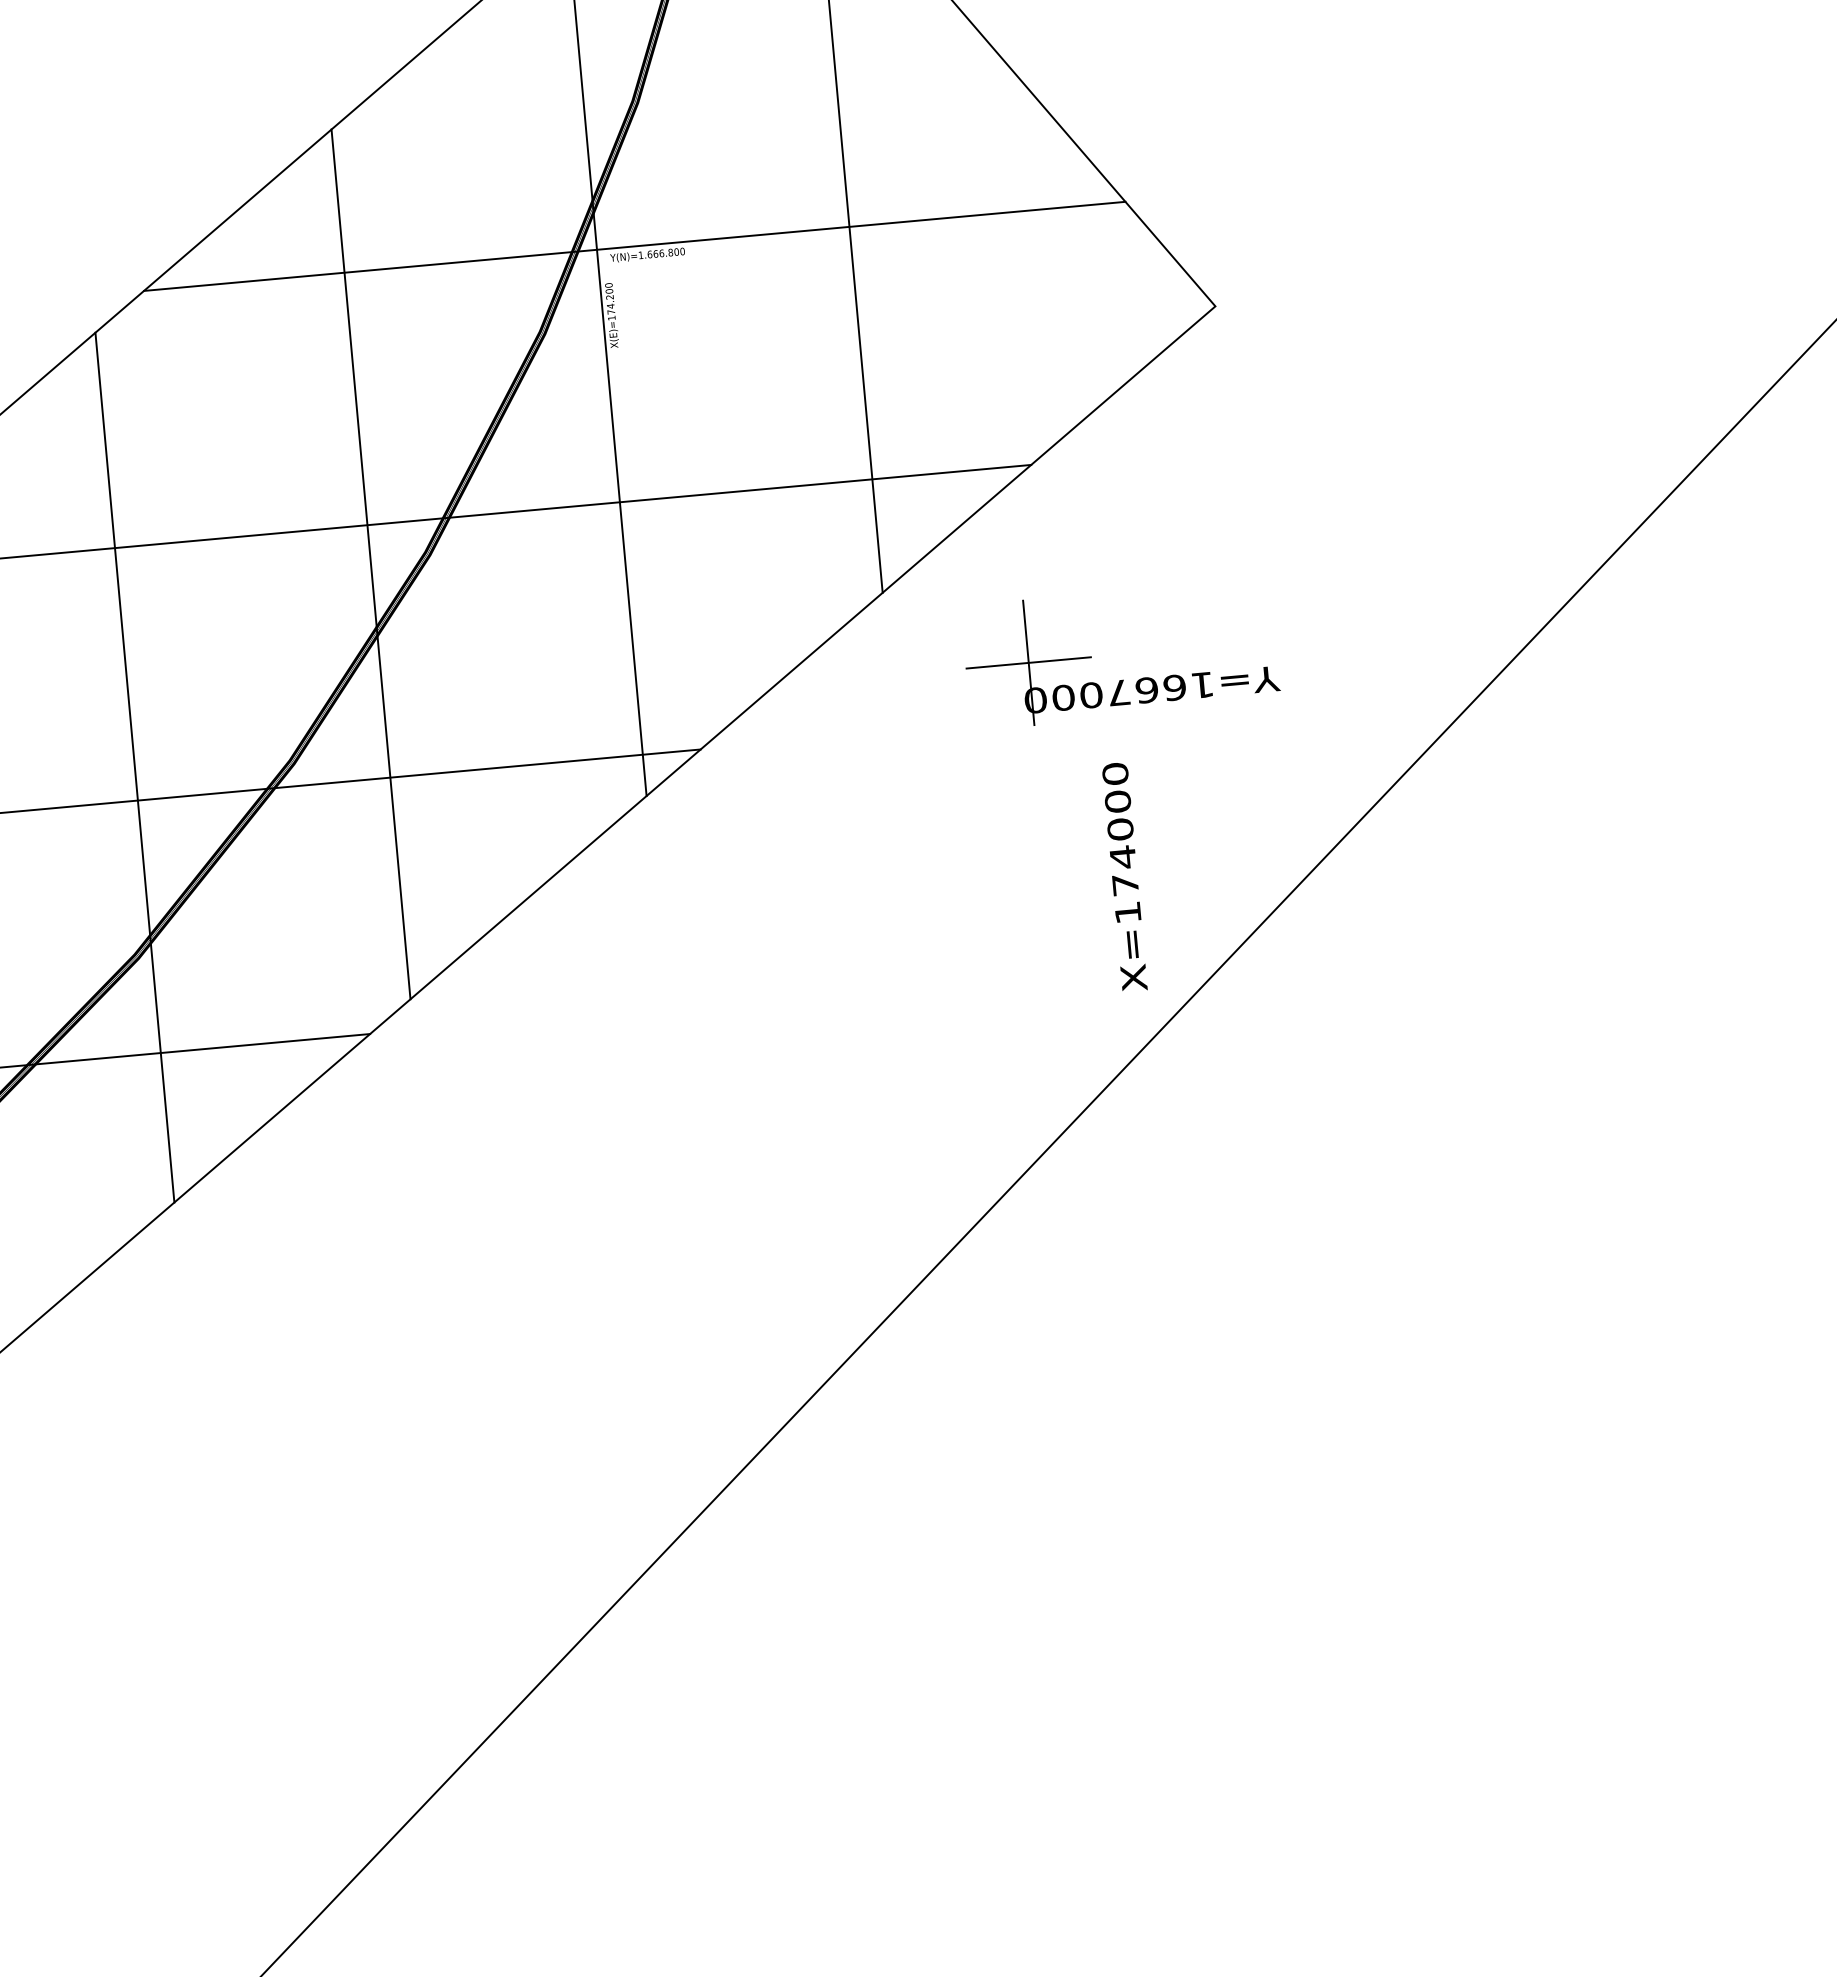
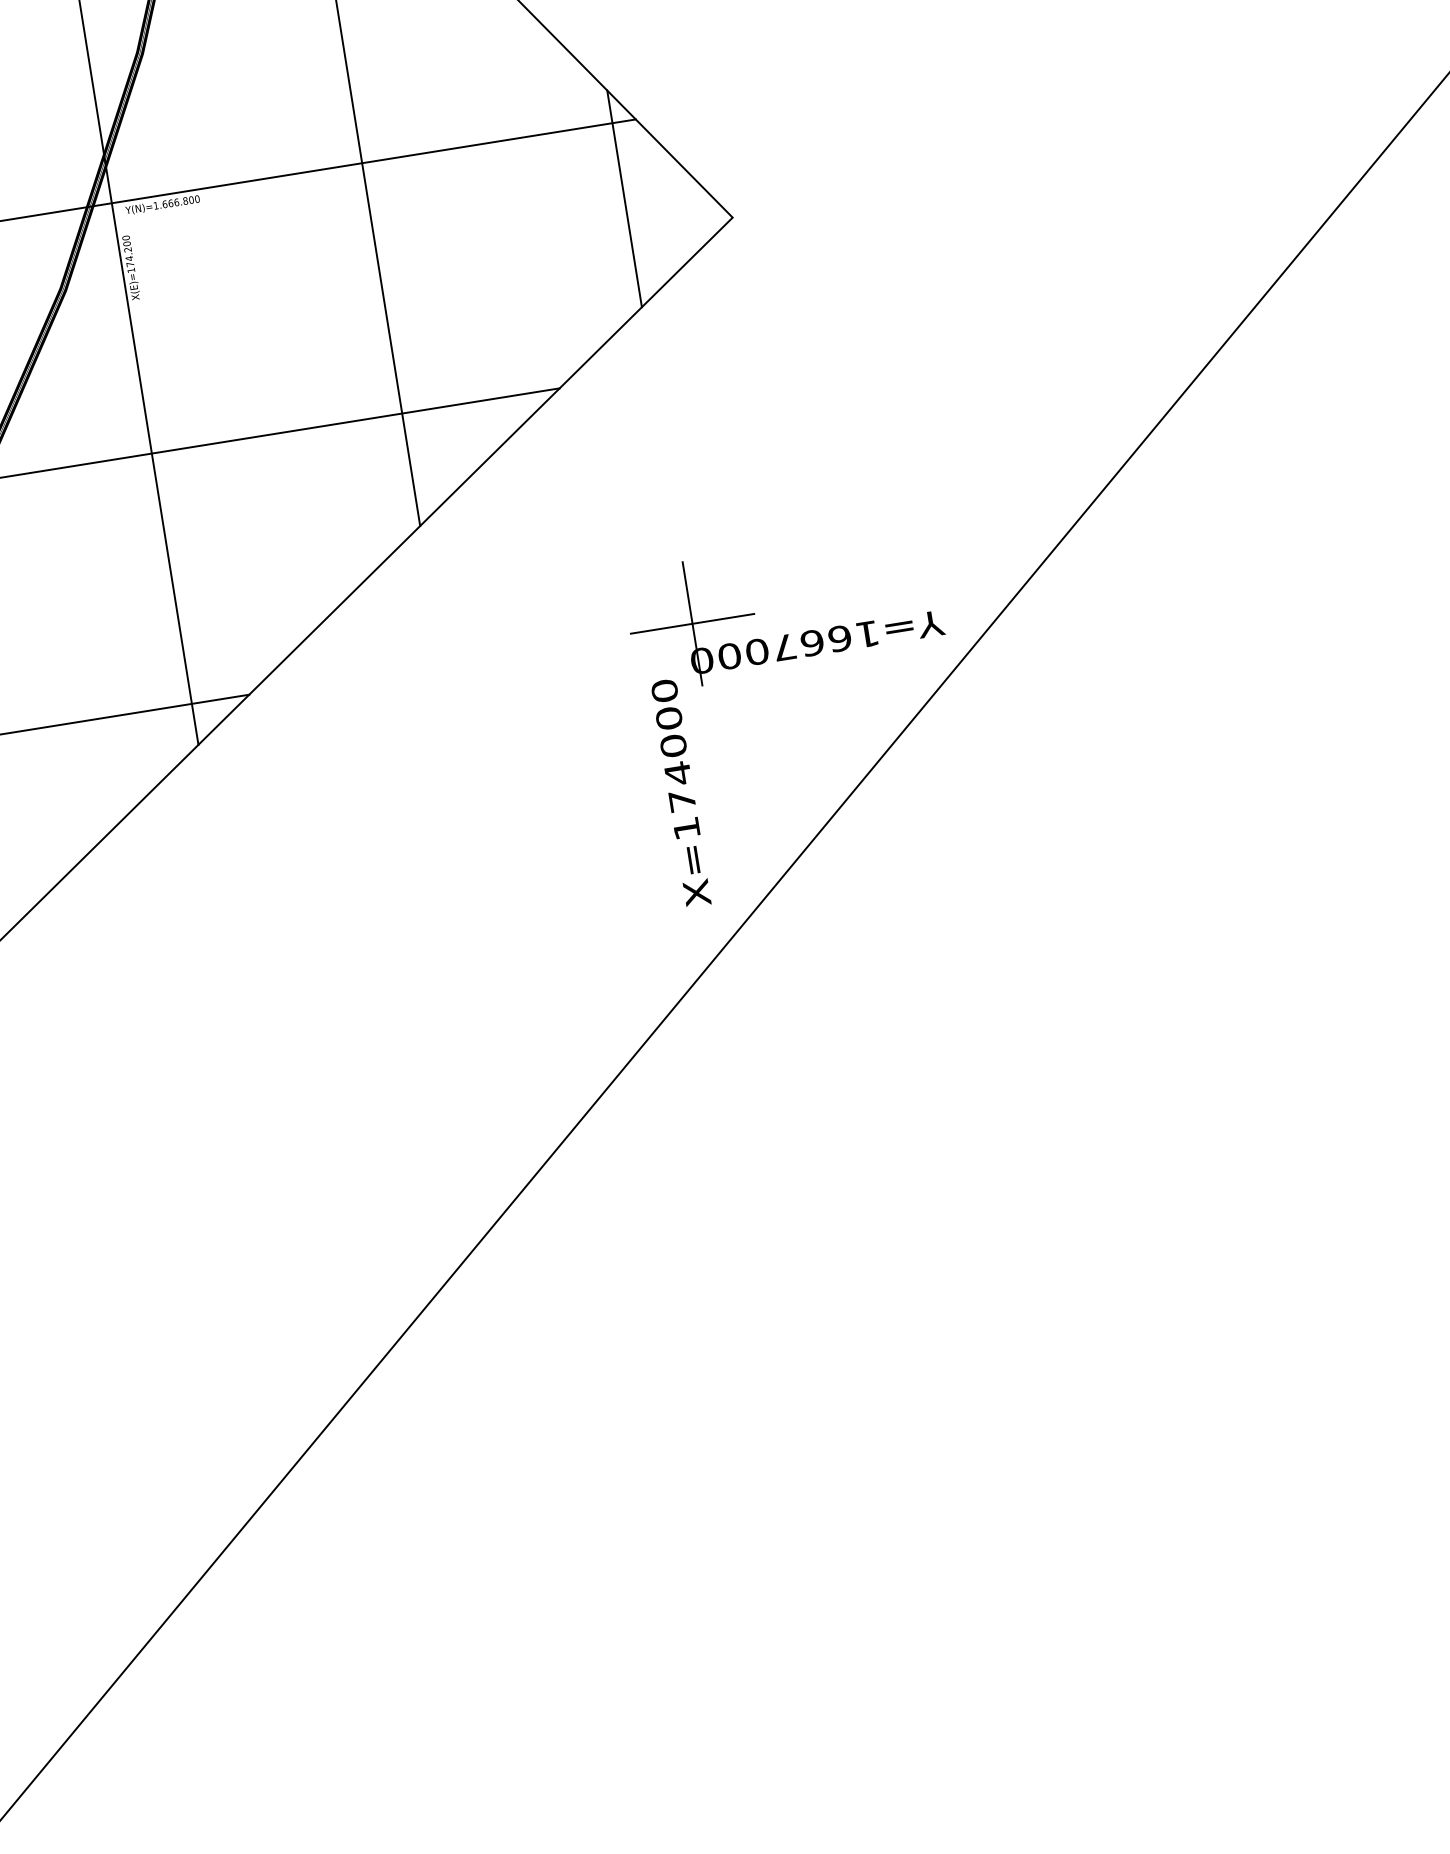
line: (1108, 280) -> (624, 199), added
part: (1122, 679) -> (787, 634), moved

